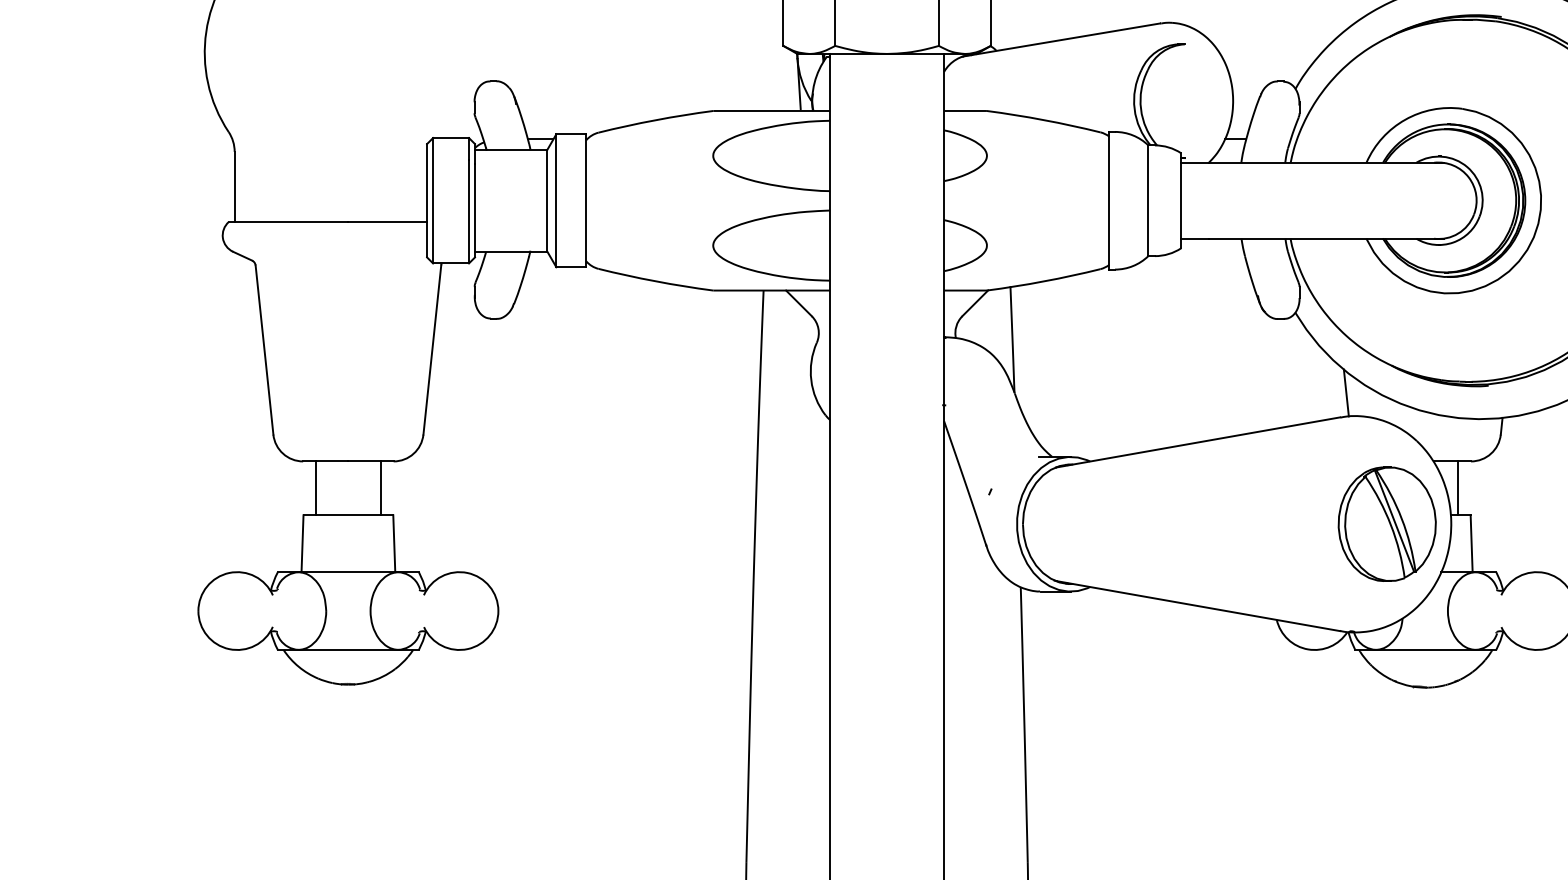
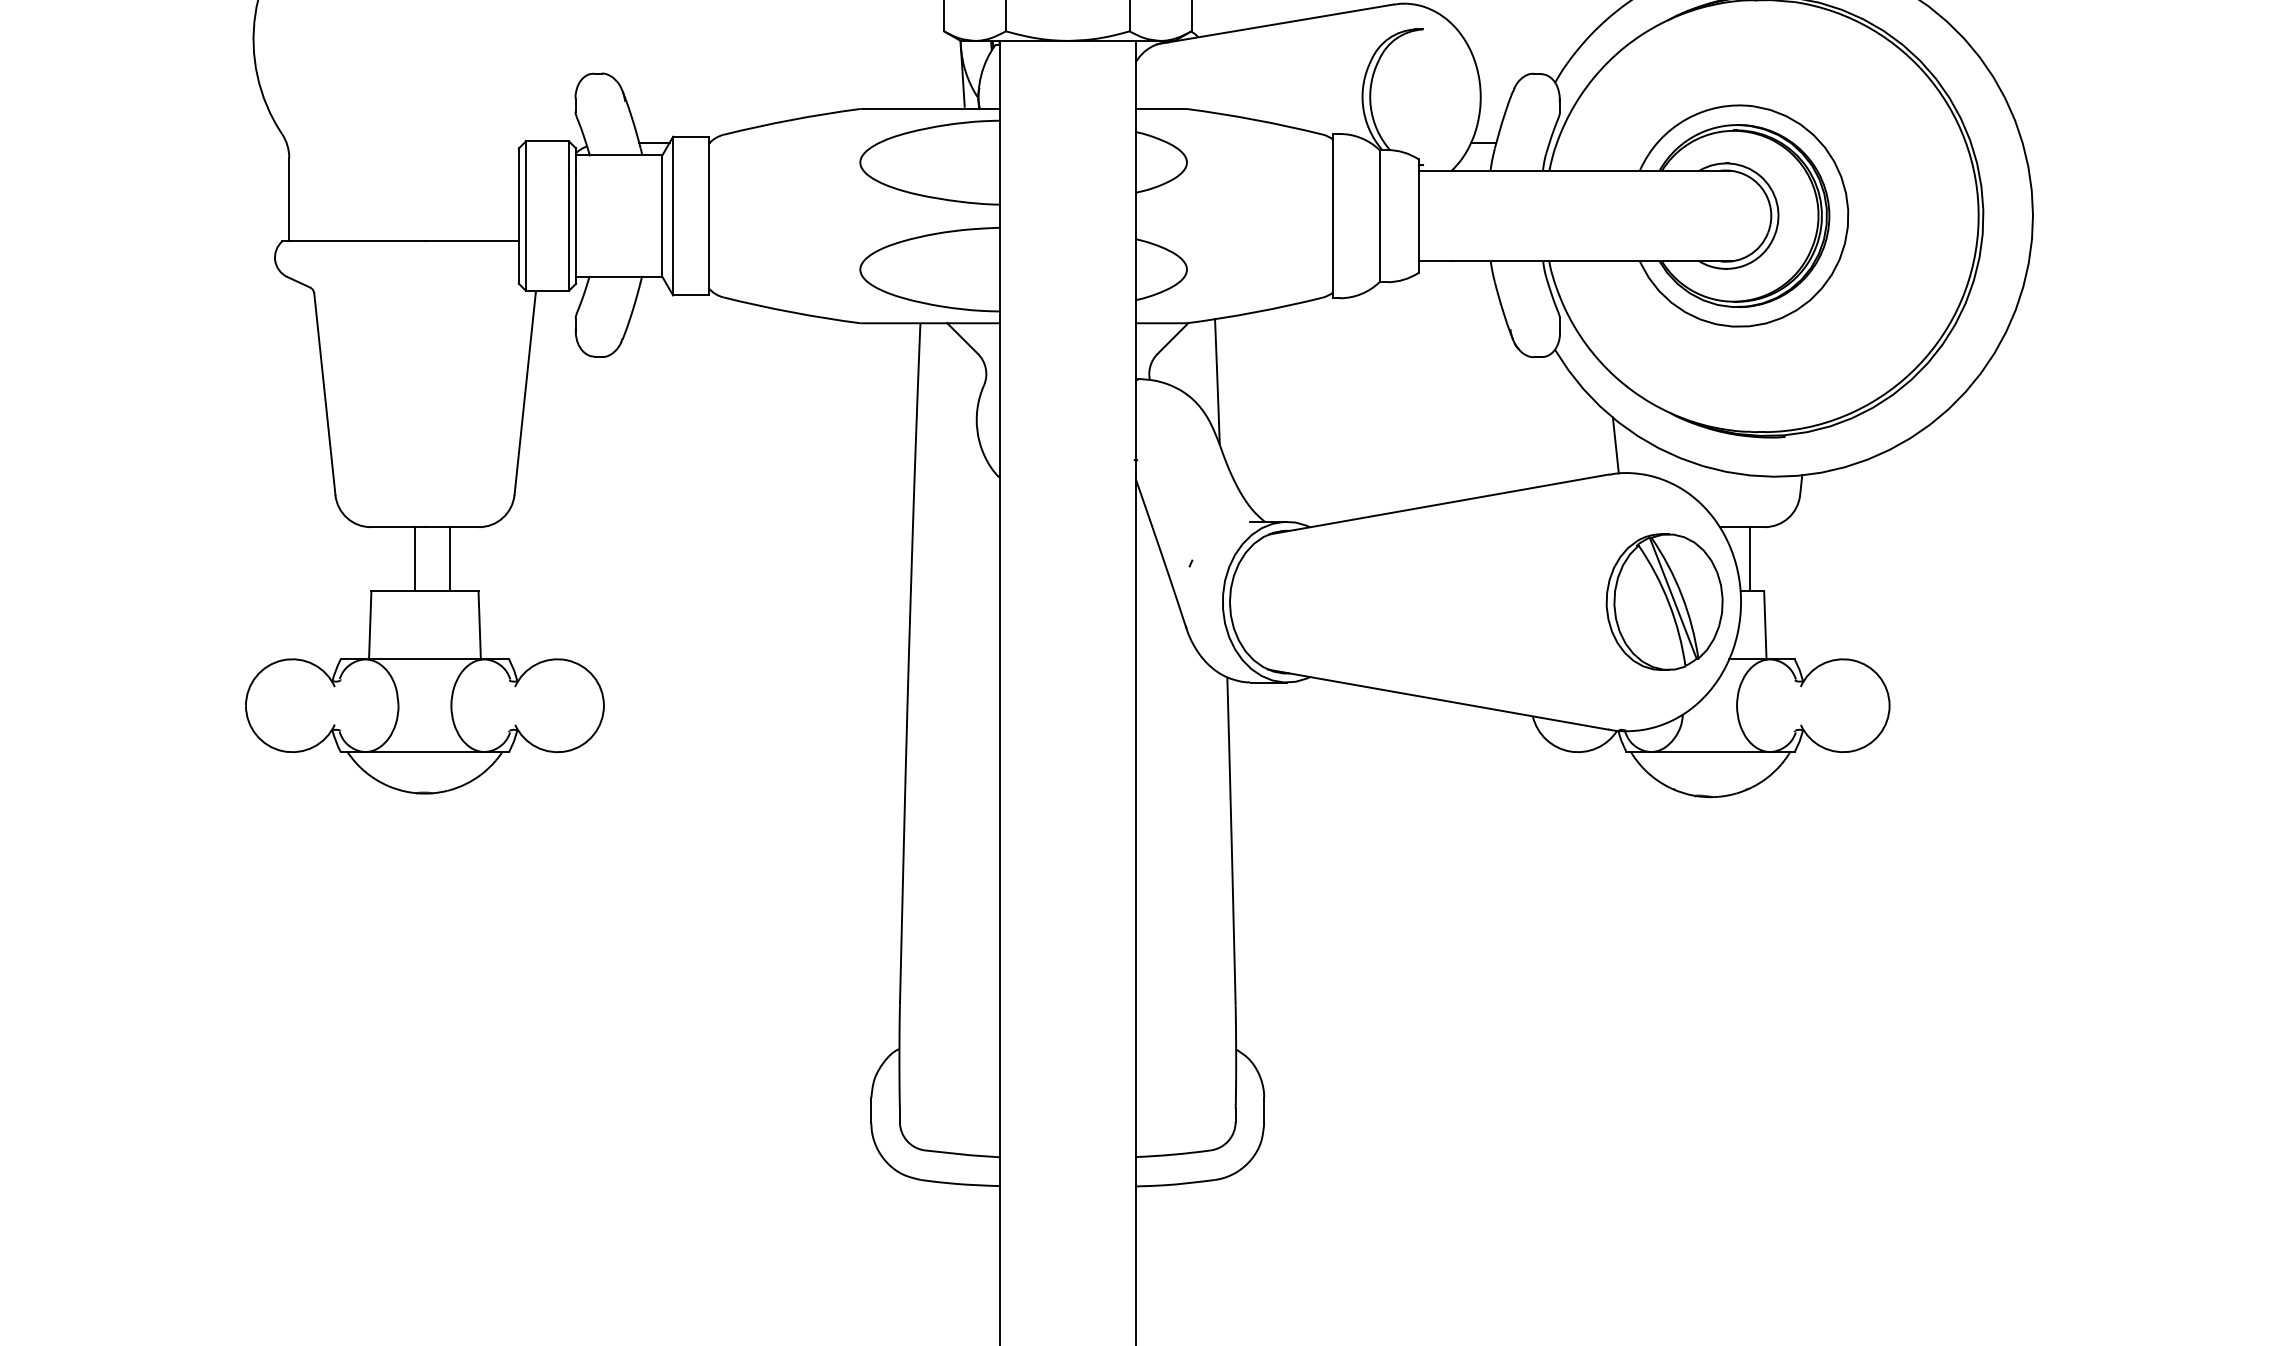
line: (316, 488) -> (450, 559), moved
line: (380, 488) -> (414, 559), moved

